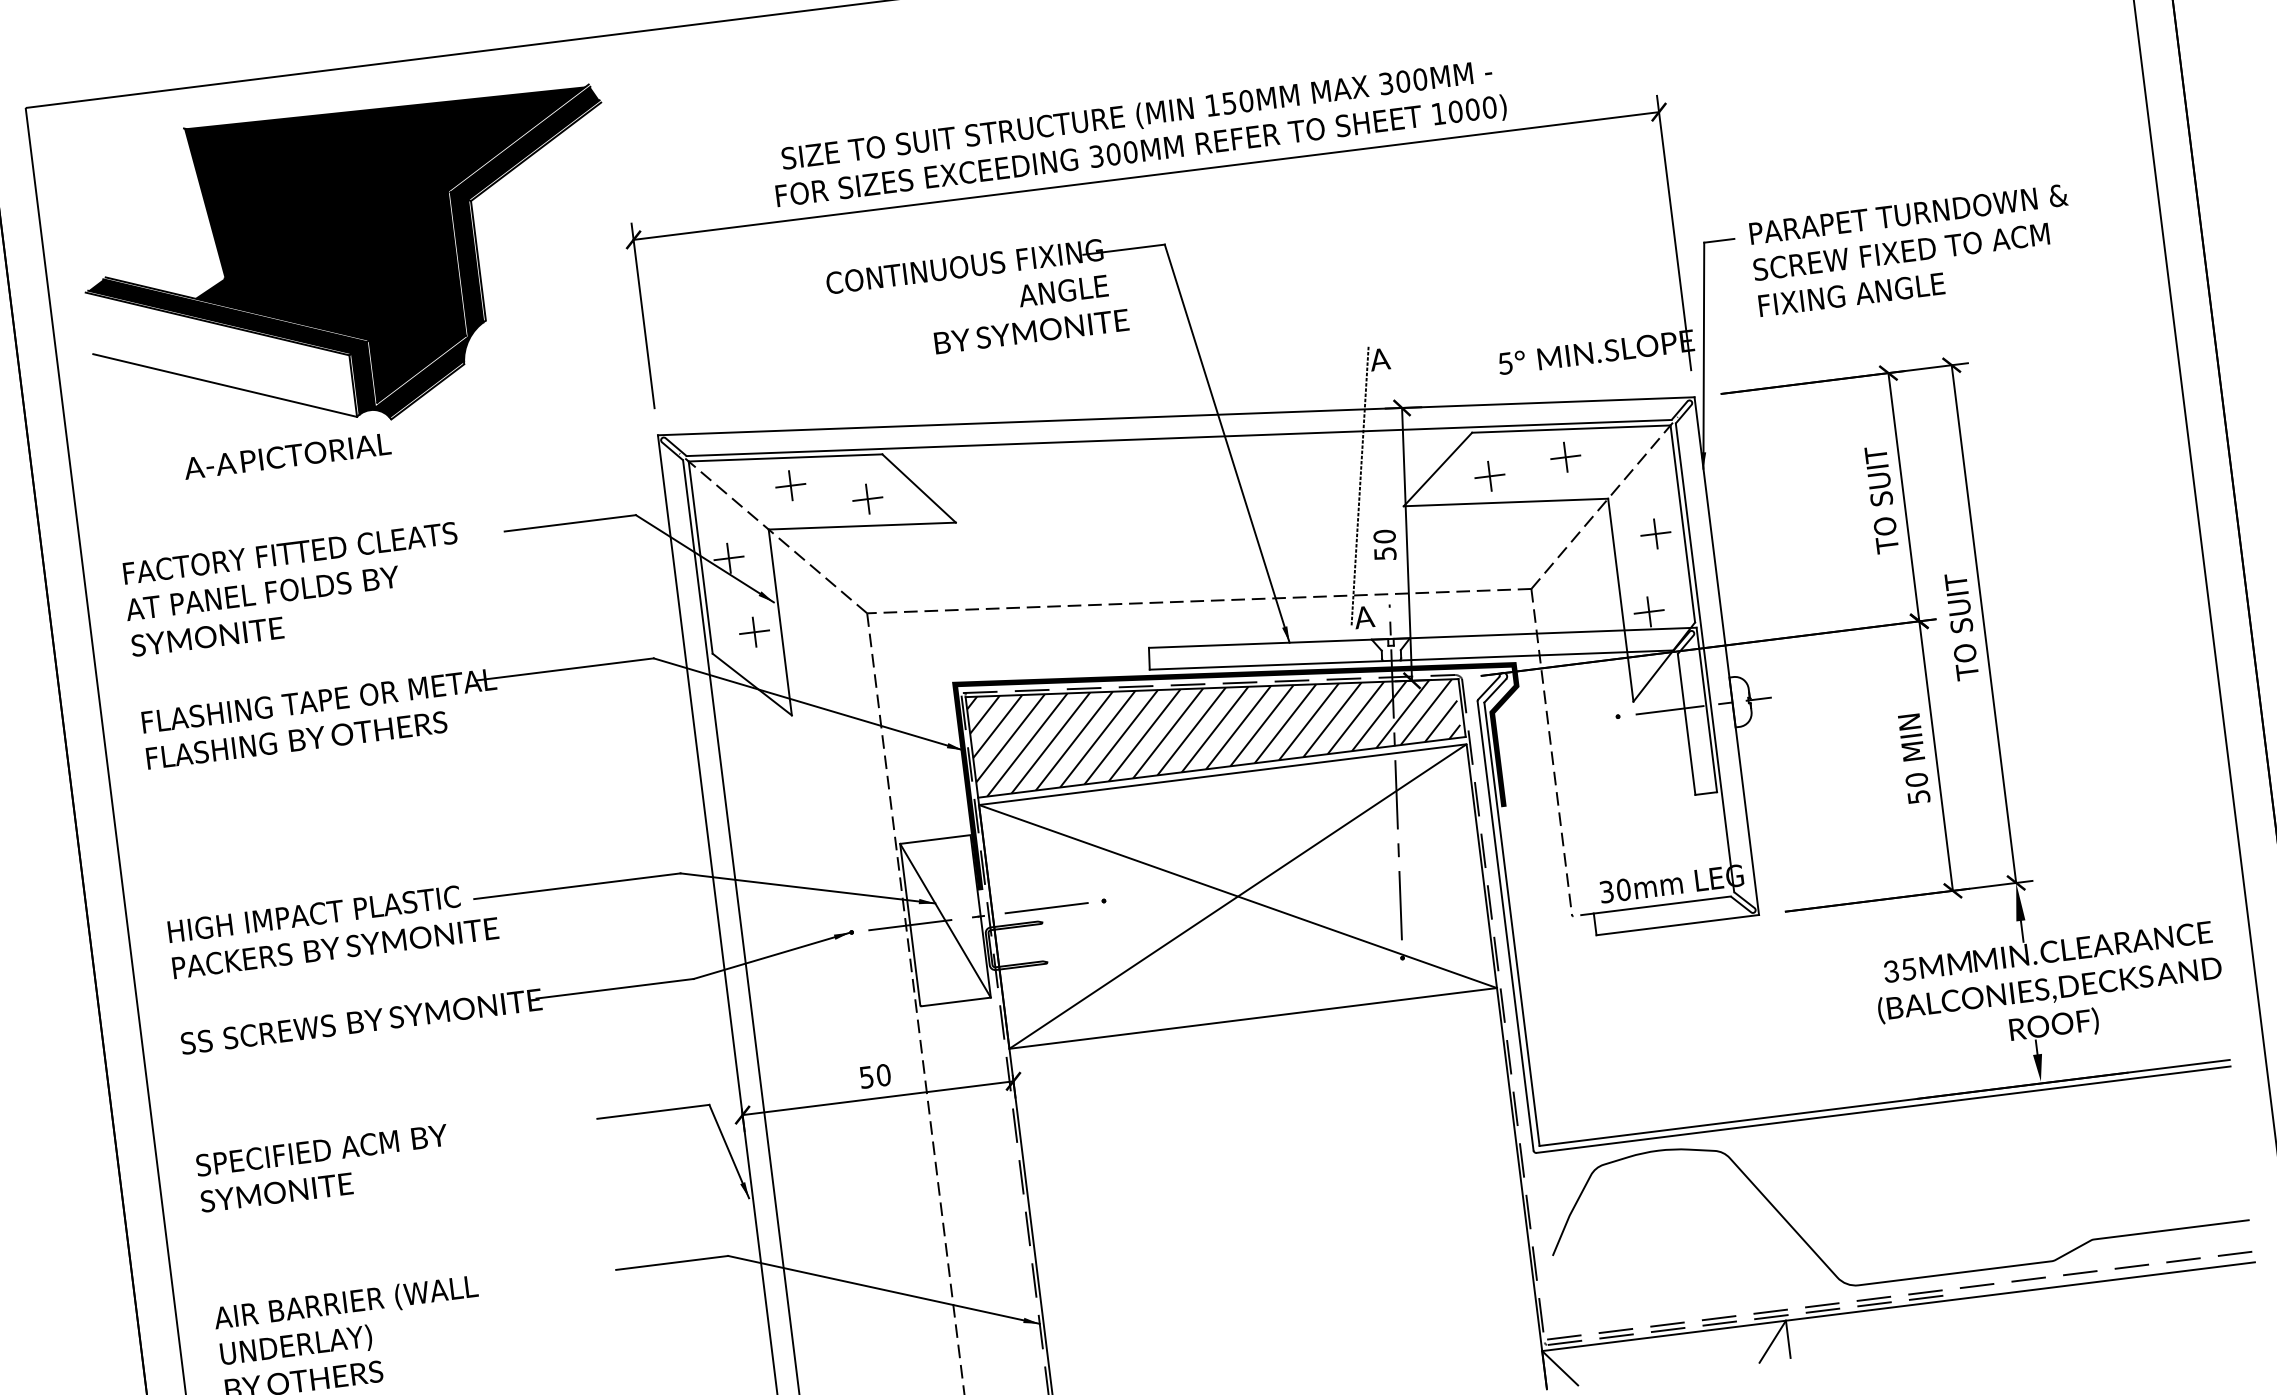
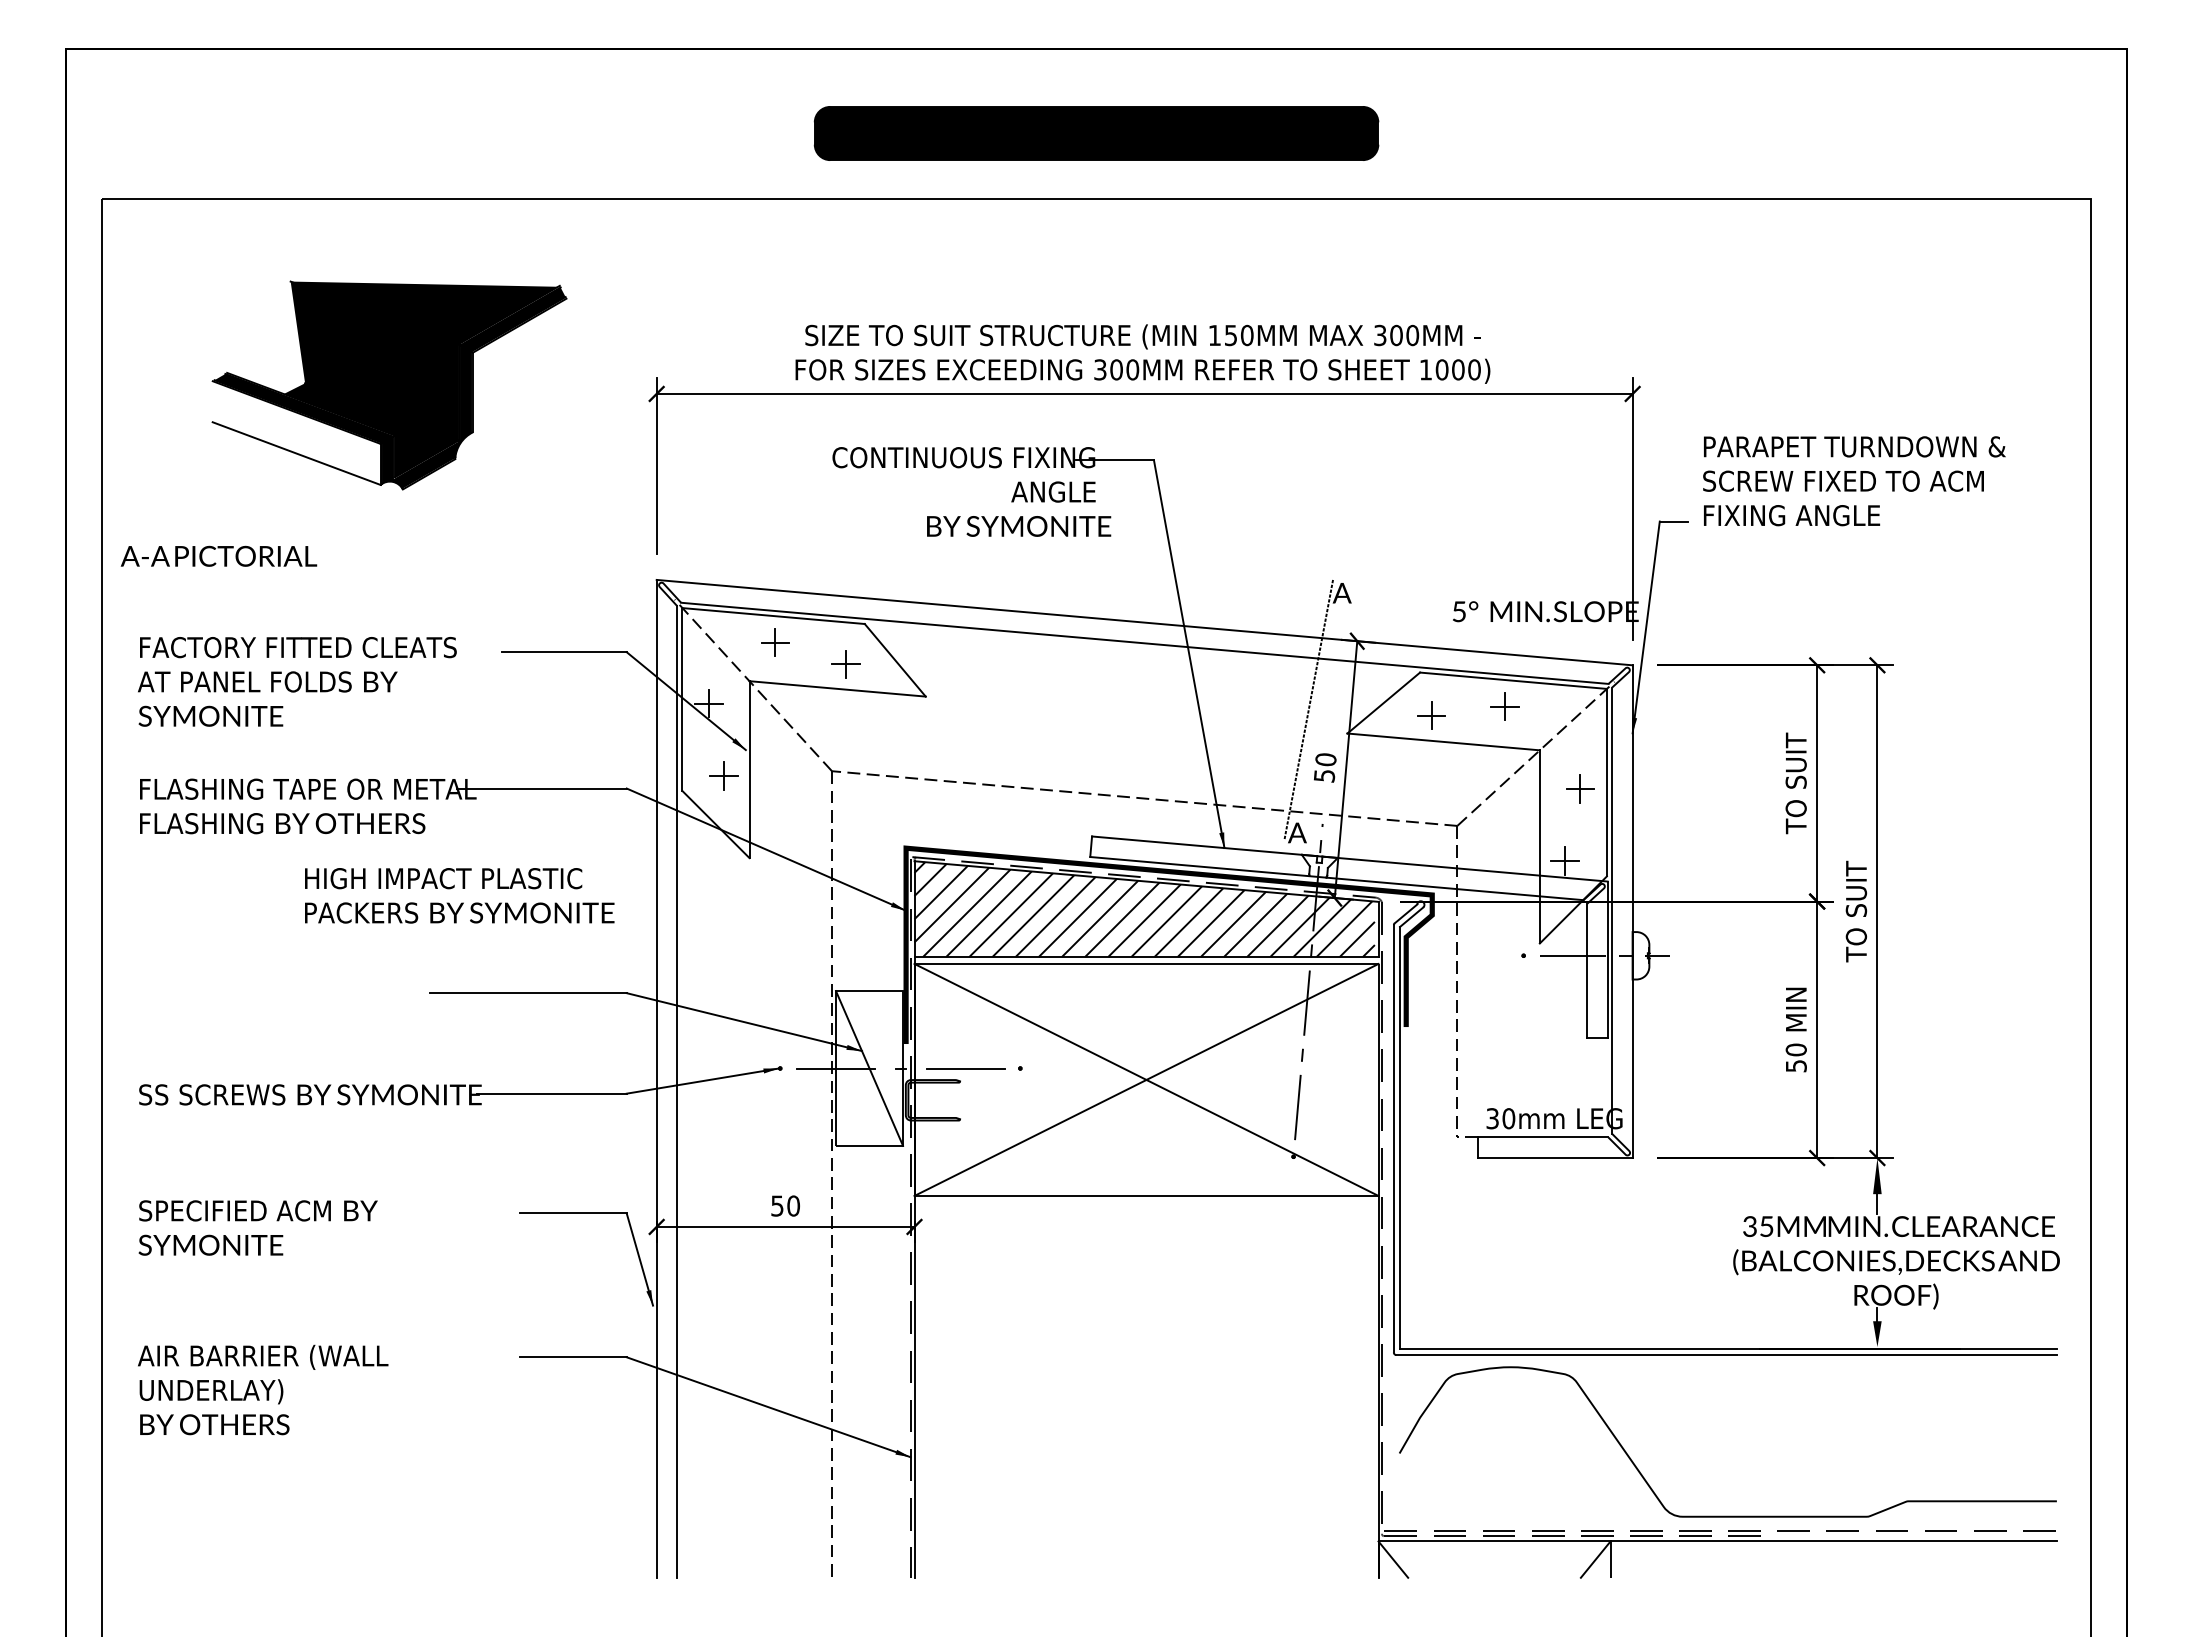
text: (1912, 250) -> (1854, 481), moved
part: (351, 265) -> (389, 385), size x0.7
text: (286, 455) -> (218, 555), moved
text: (333, 929) -> (459, 895), moved

